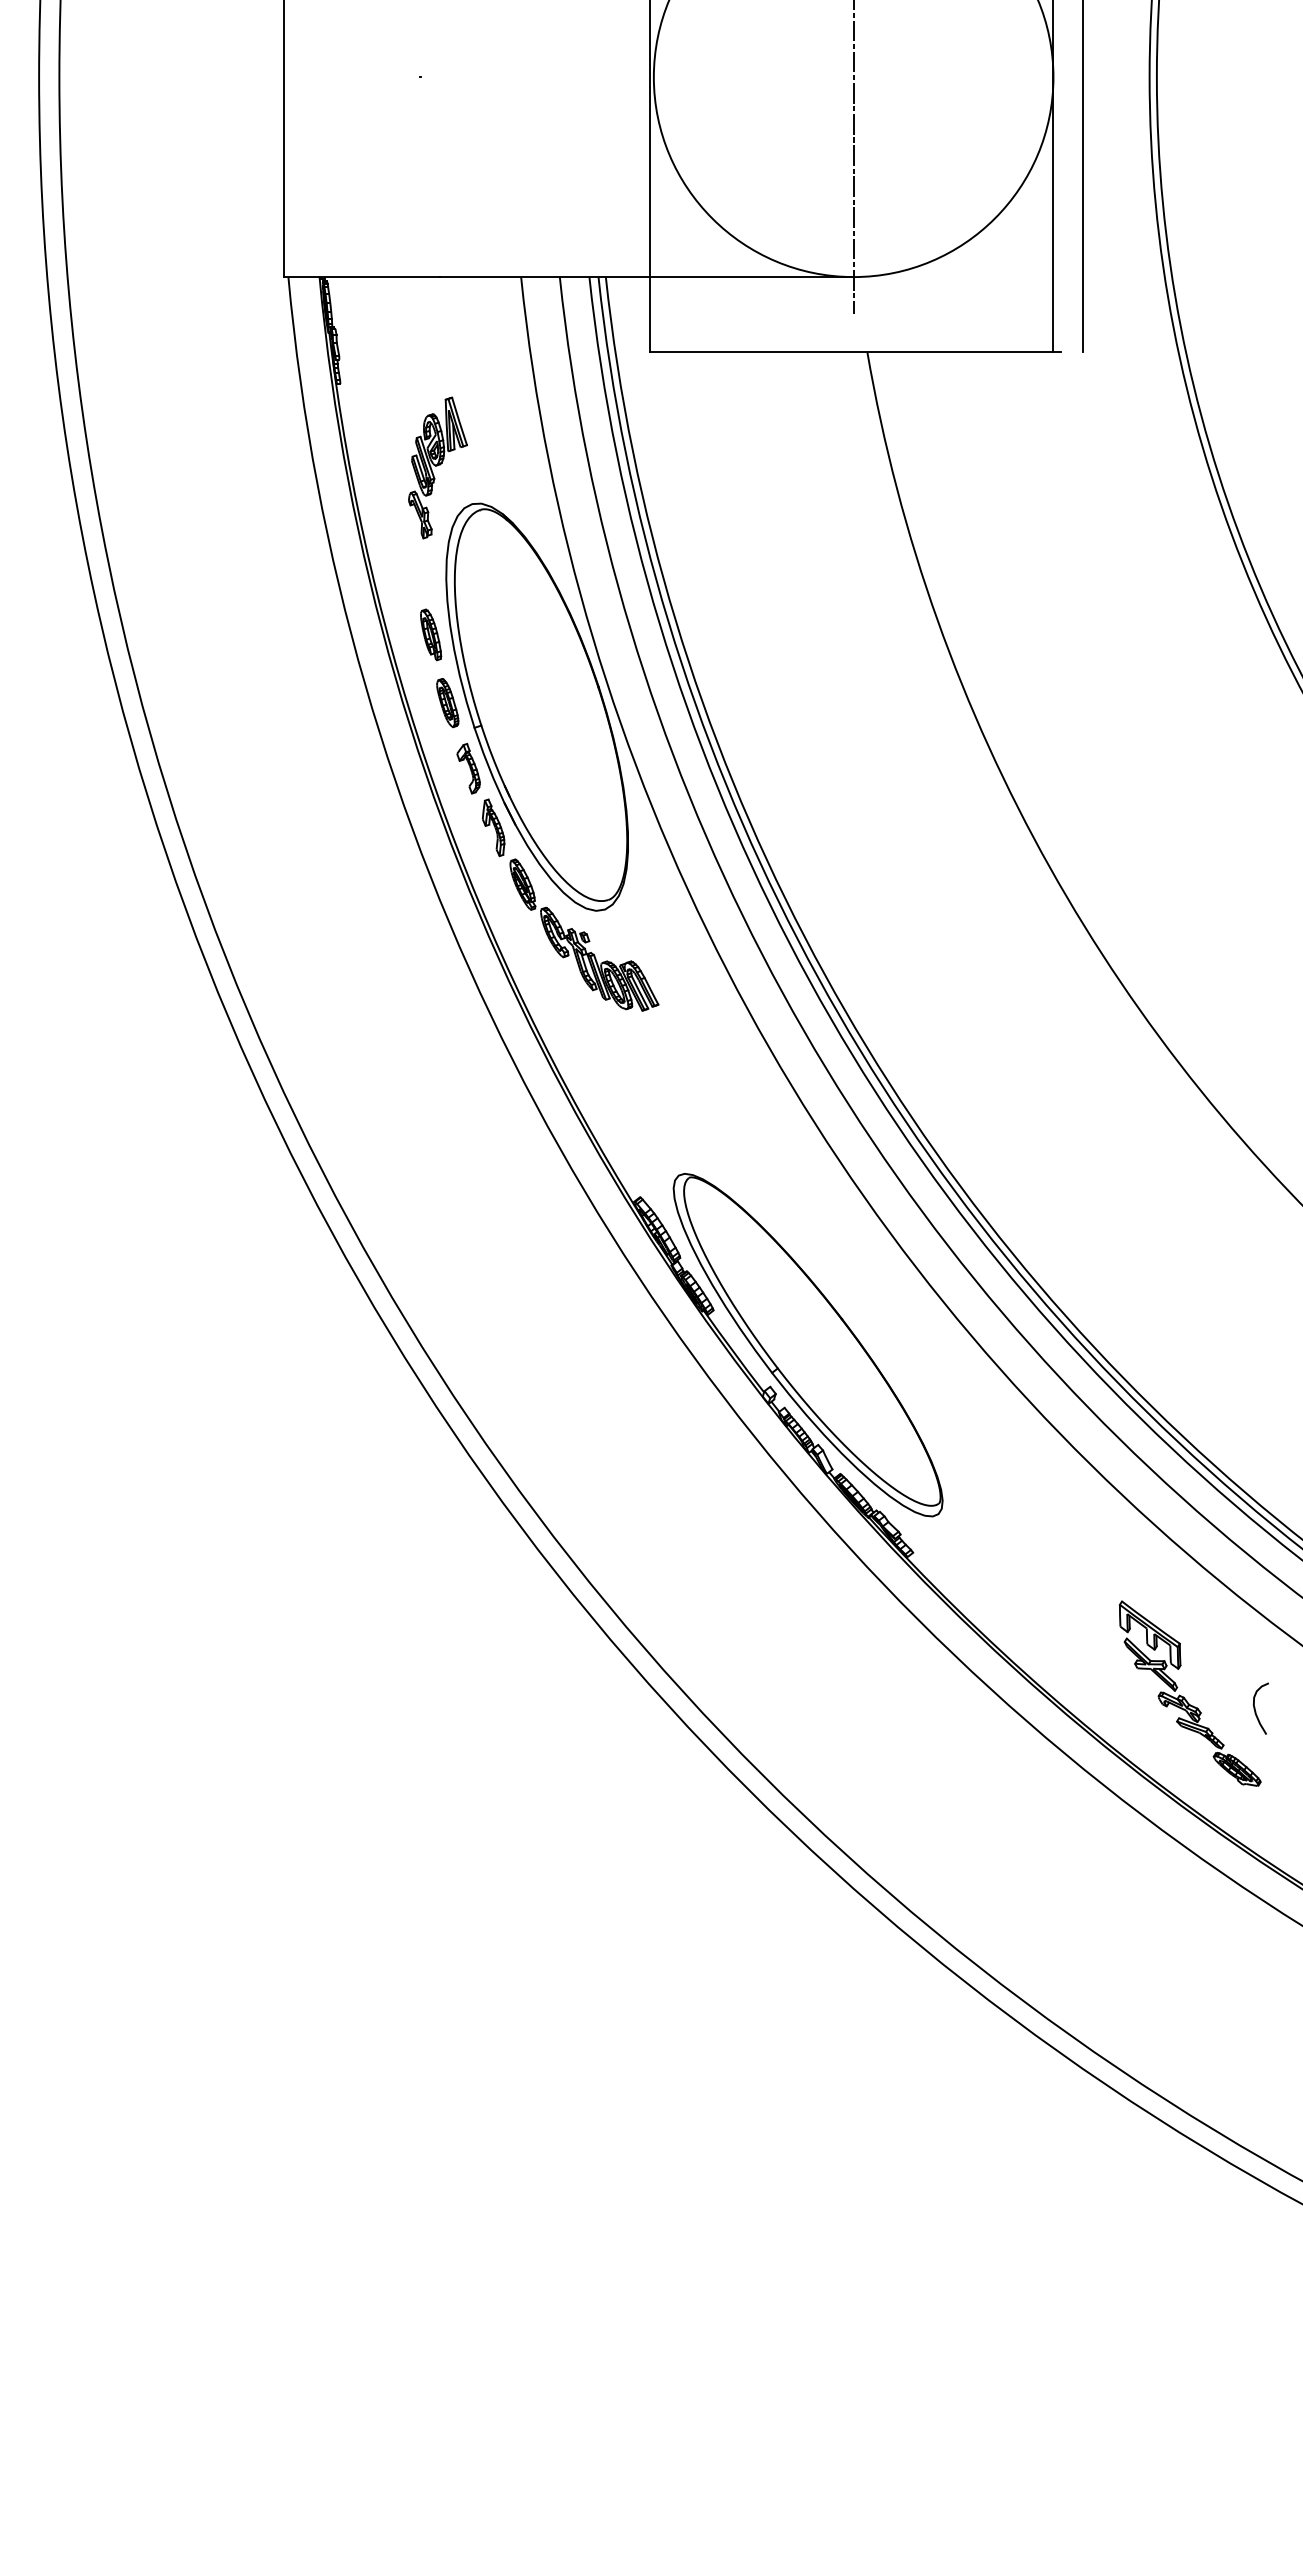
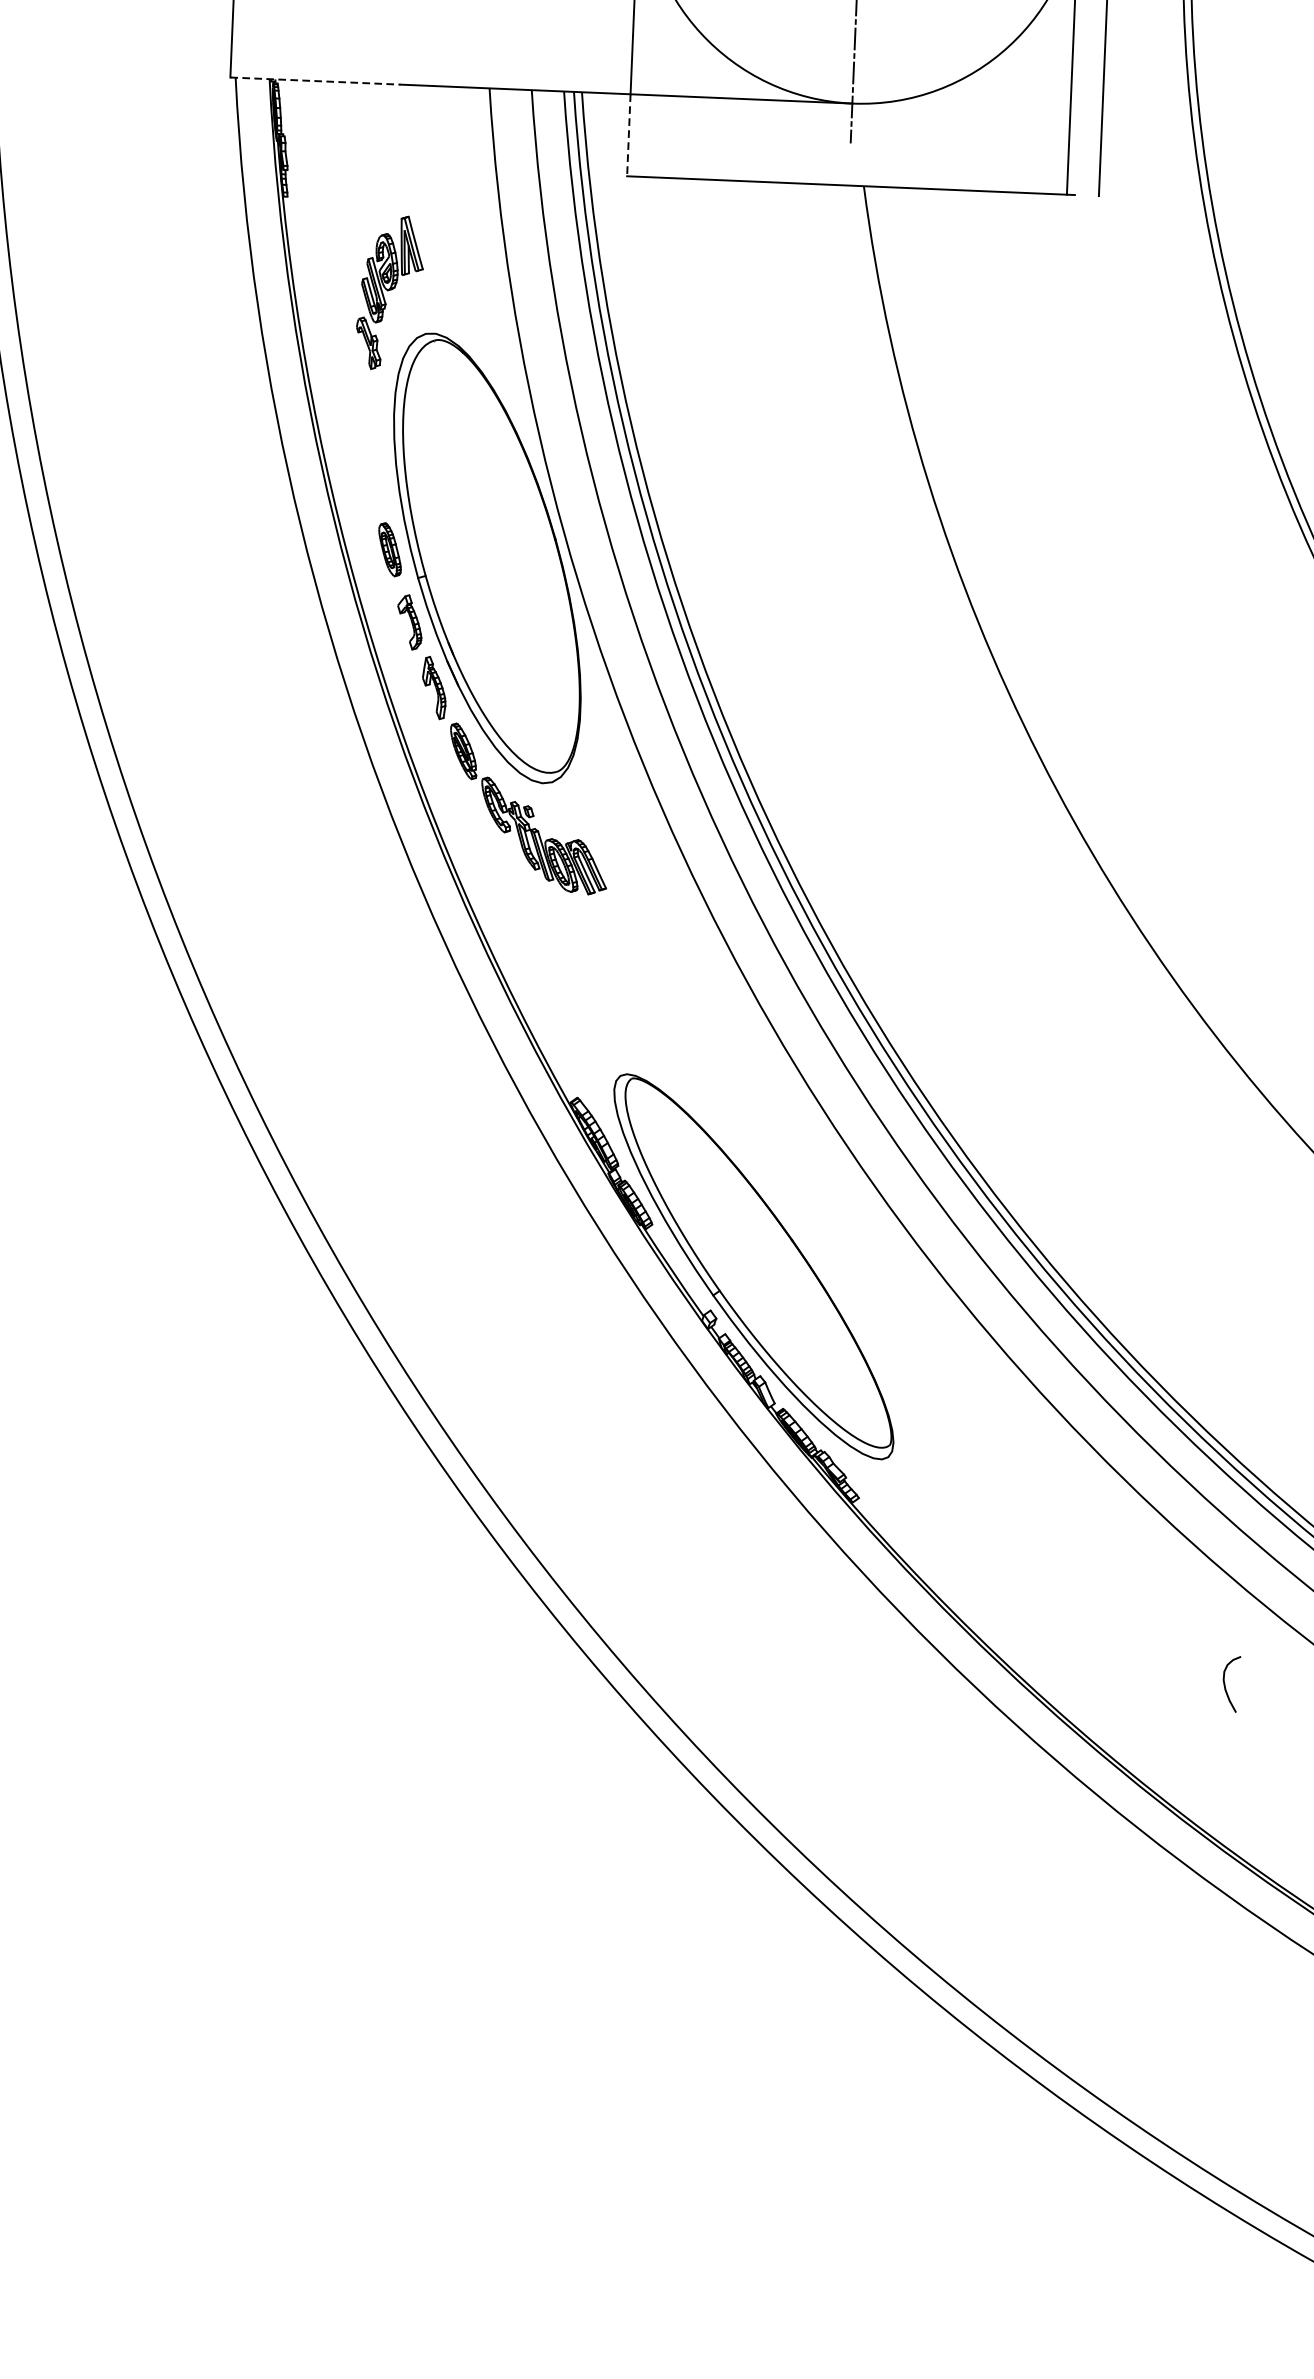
line: (362, 277) -> (316, 81), solid -> dashed
line: (650, 314) -> (629, 135), solid -> dashed
part: (431, 634) -> (375, 474), removed
part: (1185, 1698) -> (1149, 1669), removed

